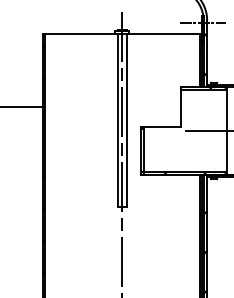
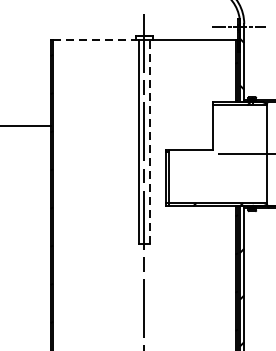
line: (80, 33) -> (94, 39), solid -> dashed
line: (126, 120) -> (149, 141), solid -> dashed

